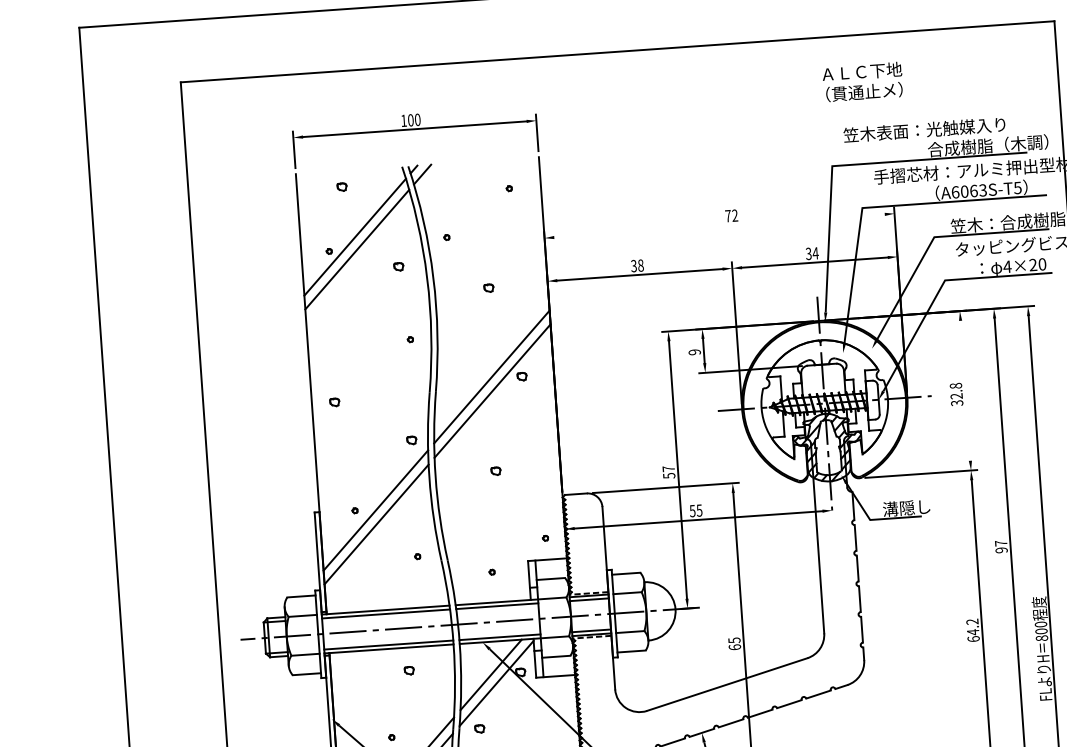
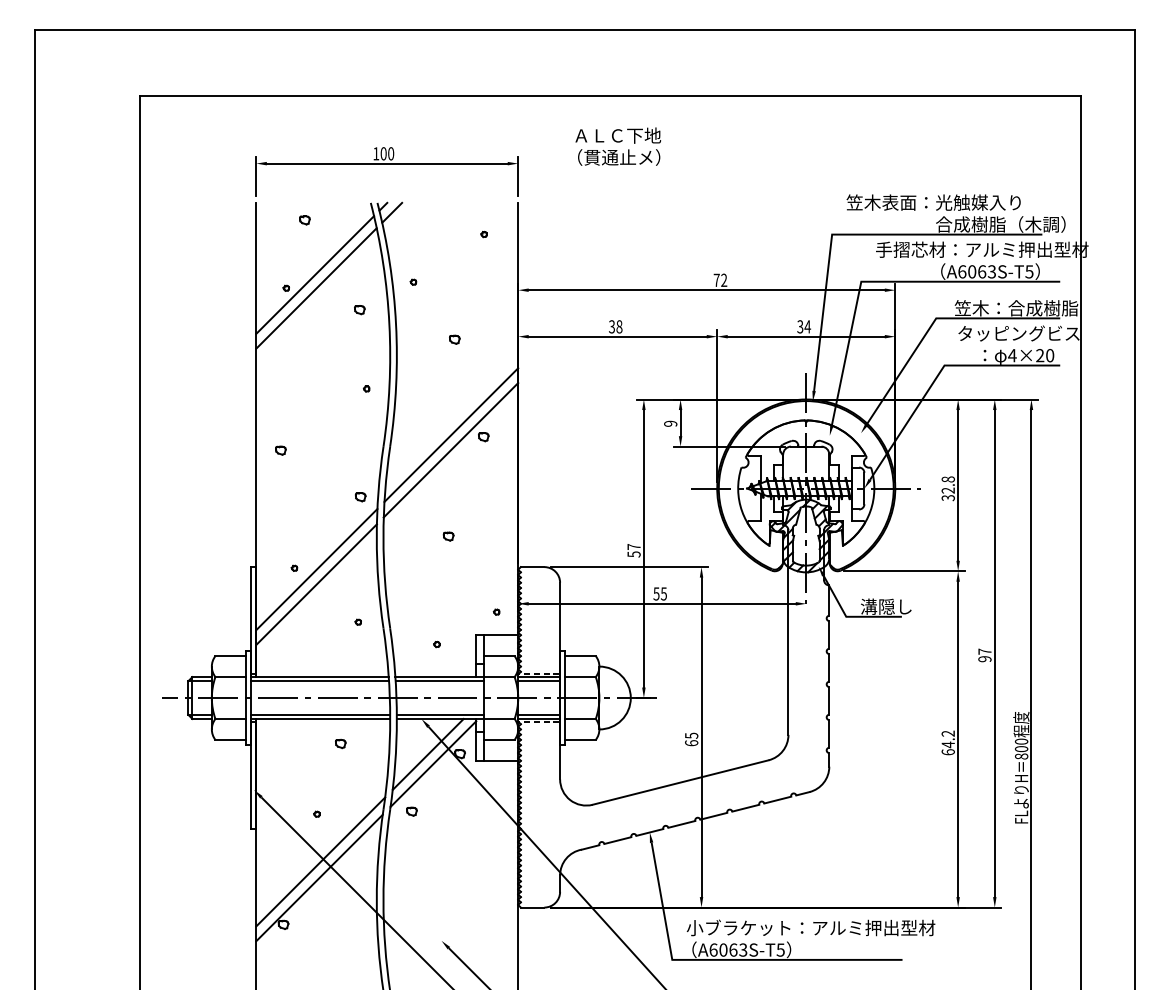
text: (863, 81) -> (618, 146), moved
line: (719, 226) -> (706, 290), added
line: (965, 390) -> (958, 485), added

